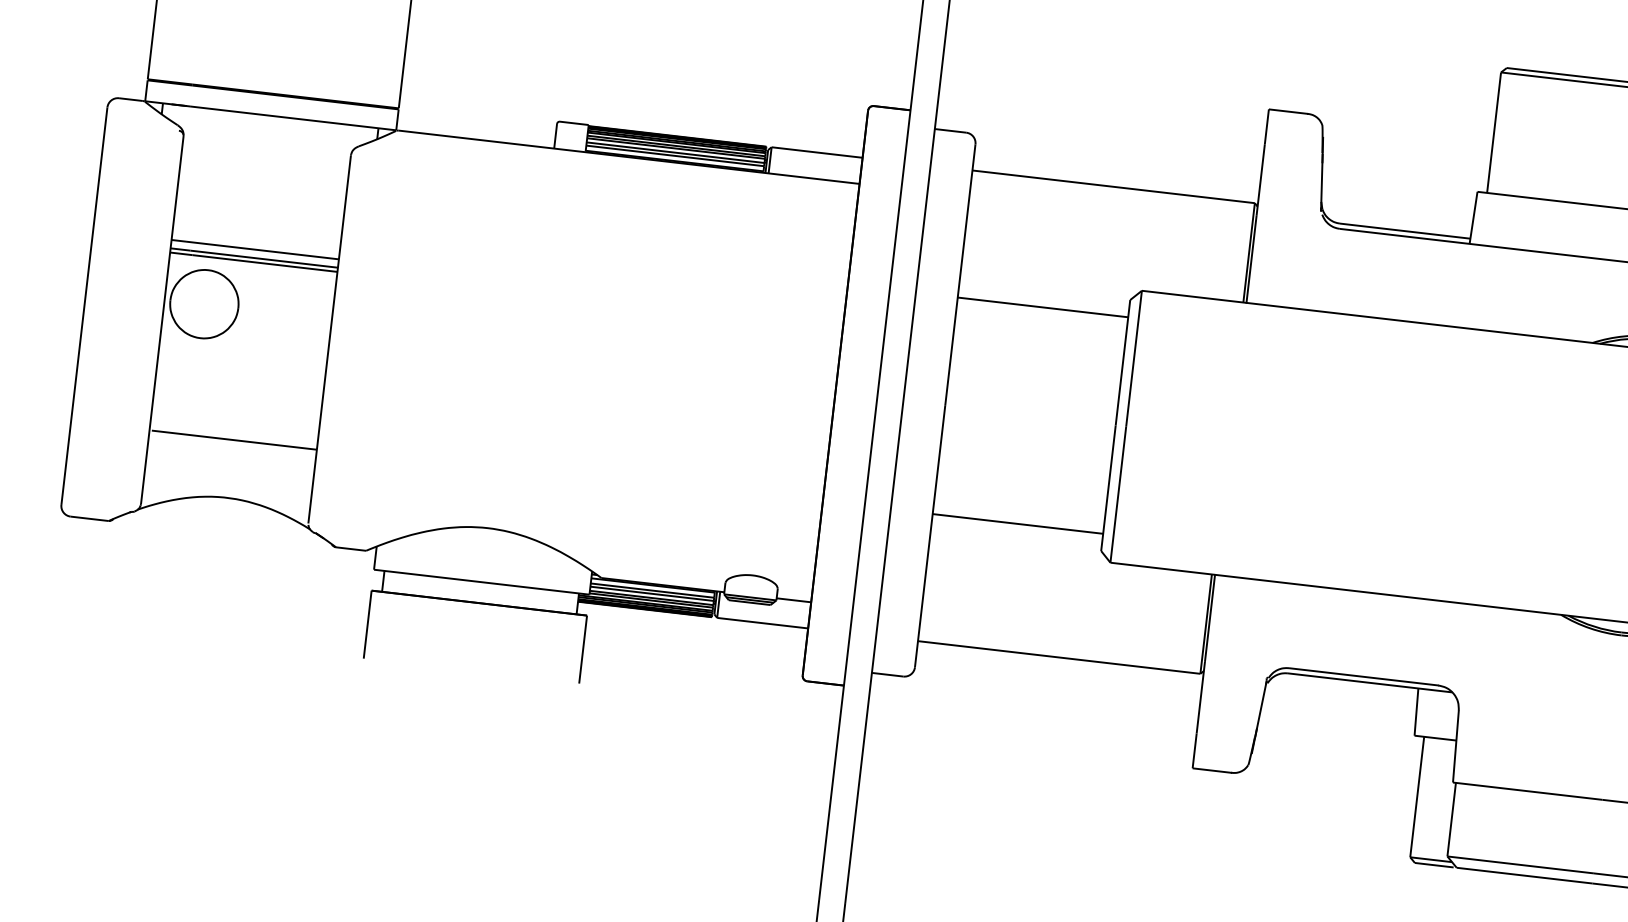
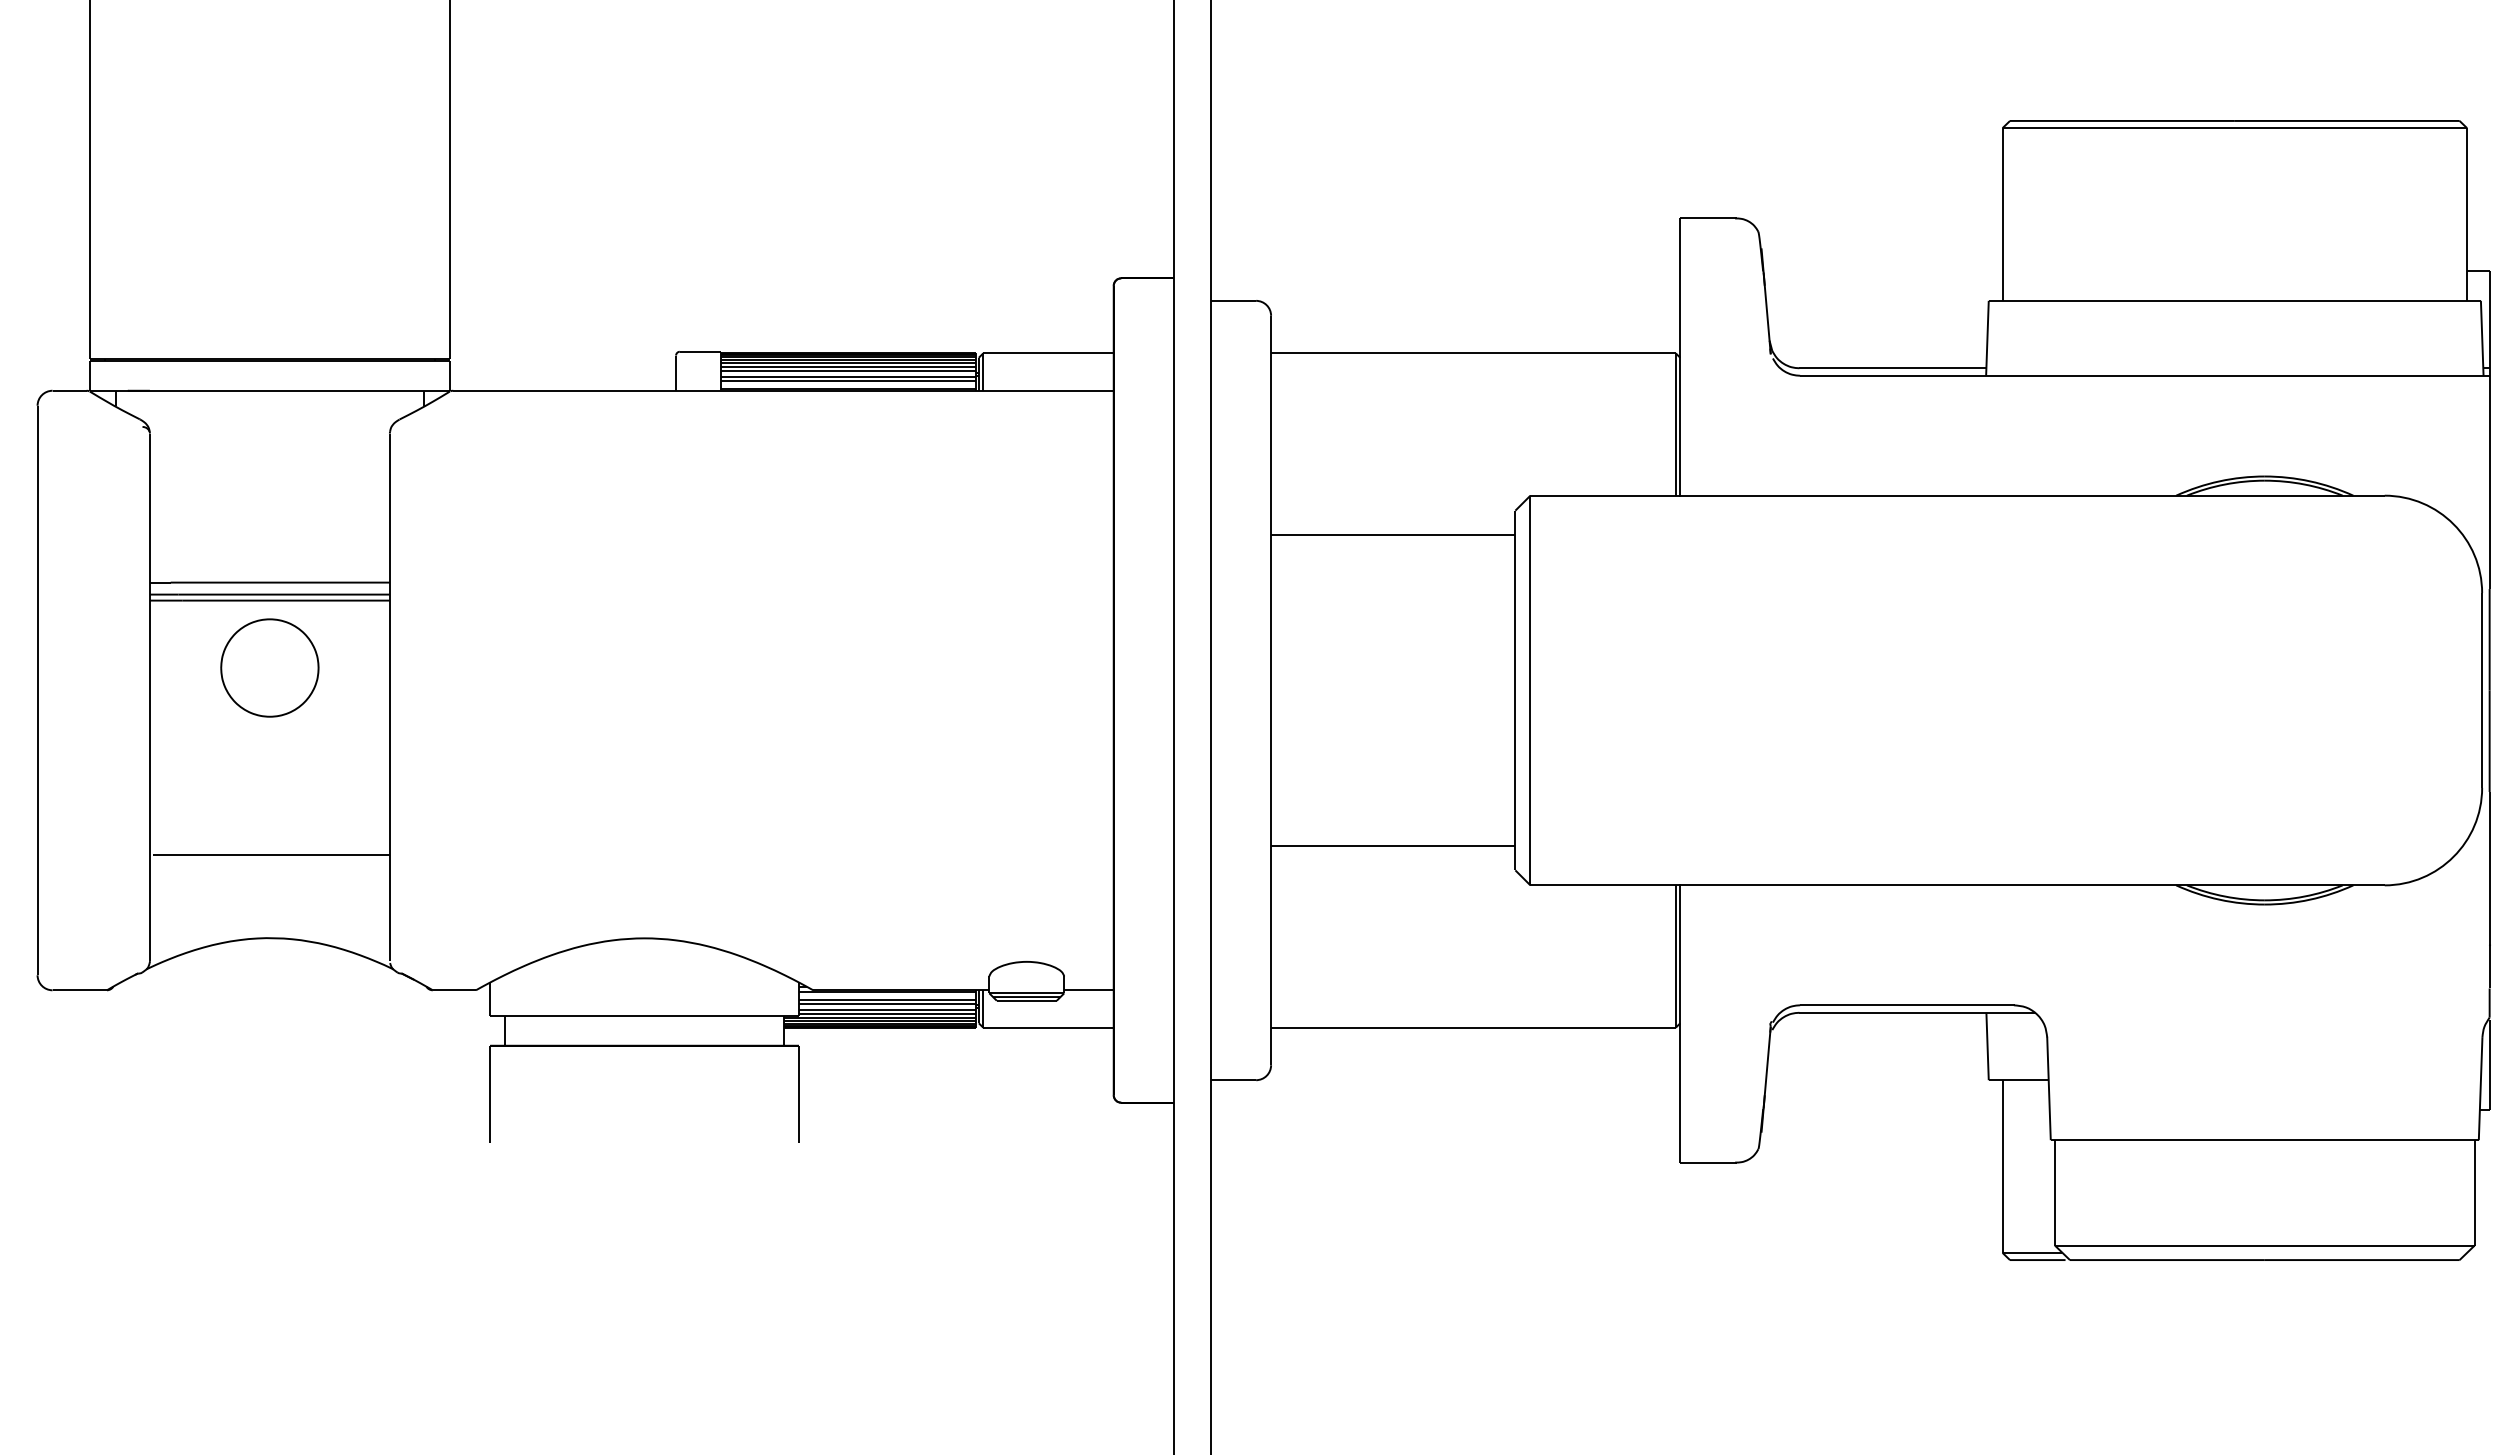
part: (204, 303) -> (269, 667), moved

